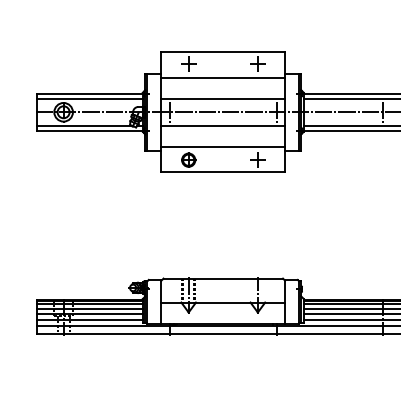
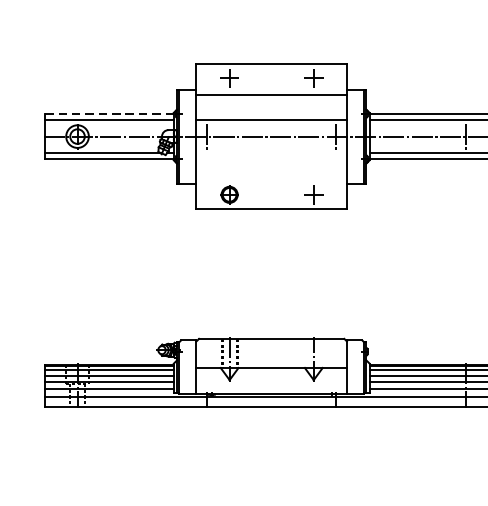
line: (89, 93) -> (109, 113), solid -> dashed
line: (223, 125) -> (271, 152), removed
line: (223, 146) -> (271, 178), removed

